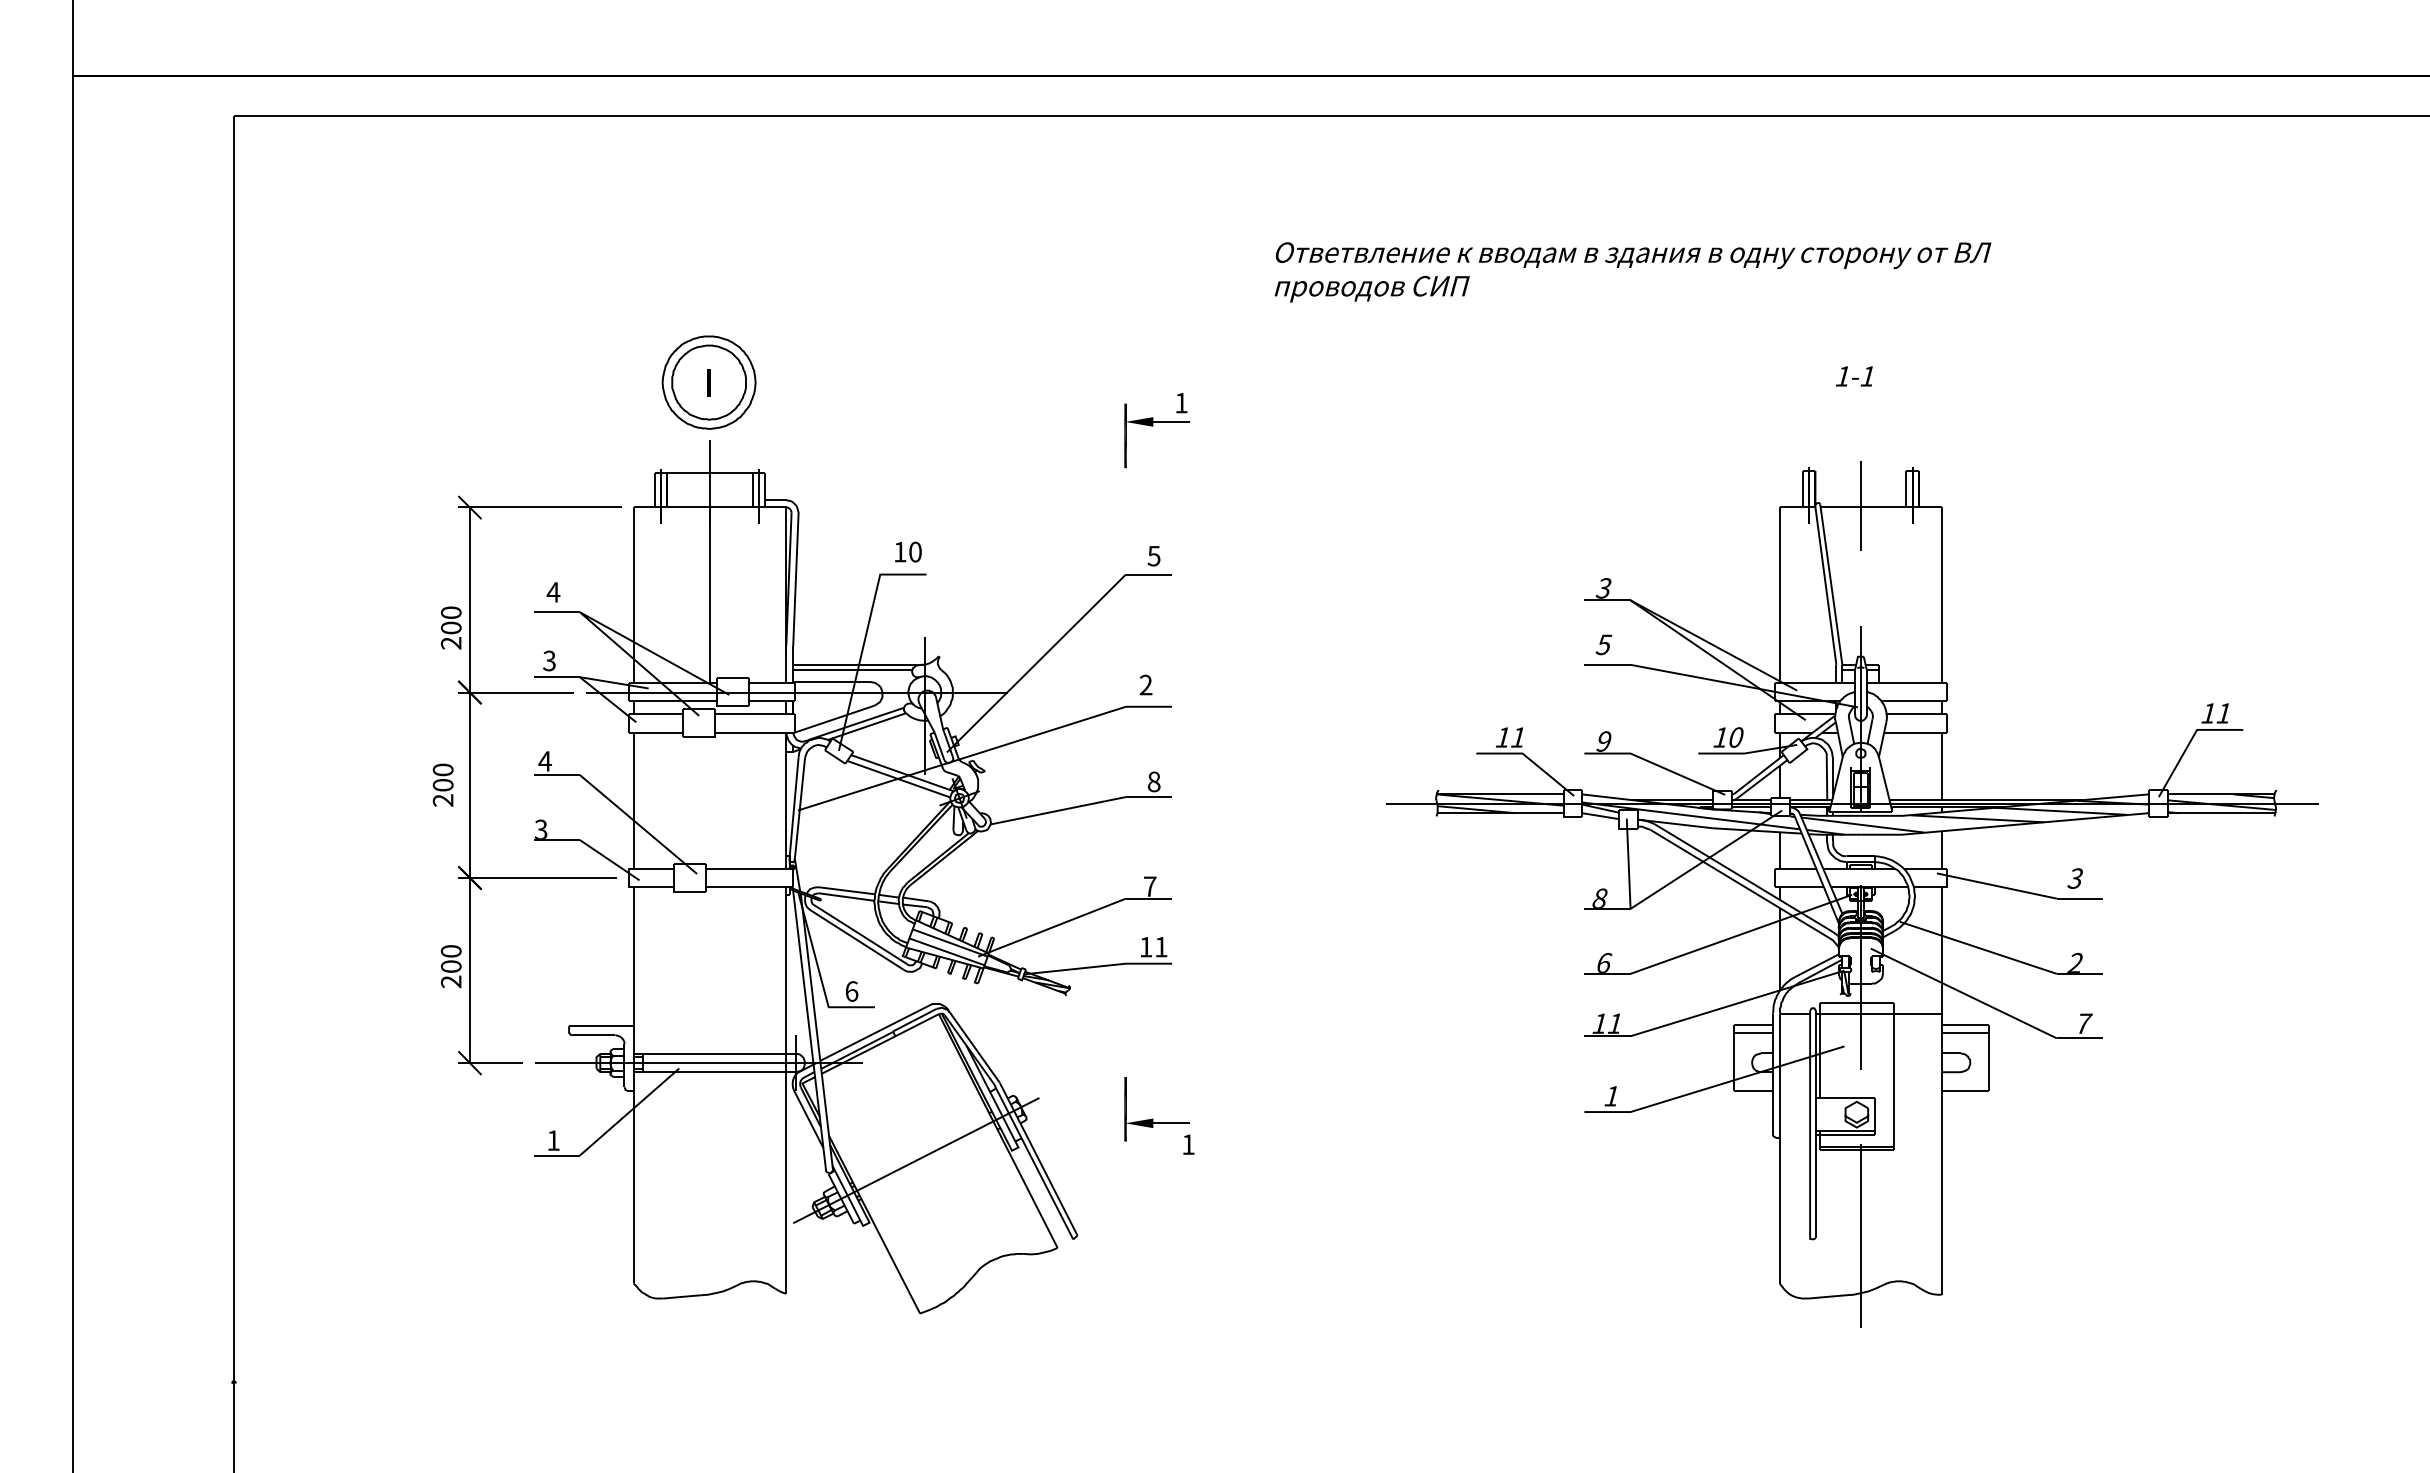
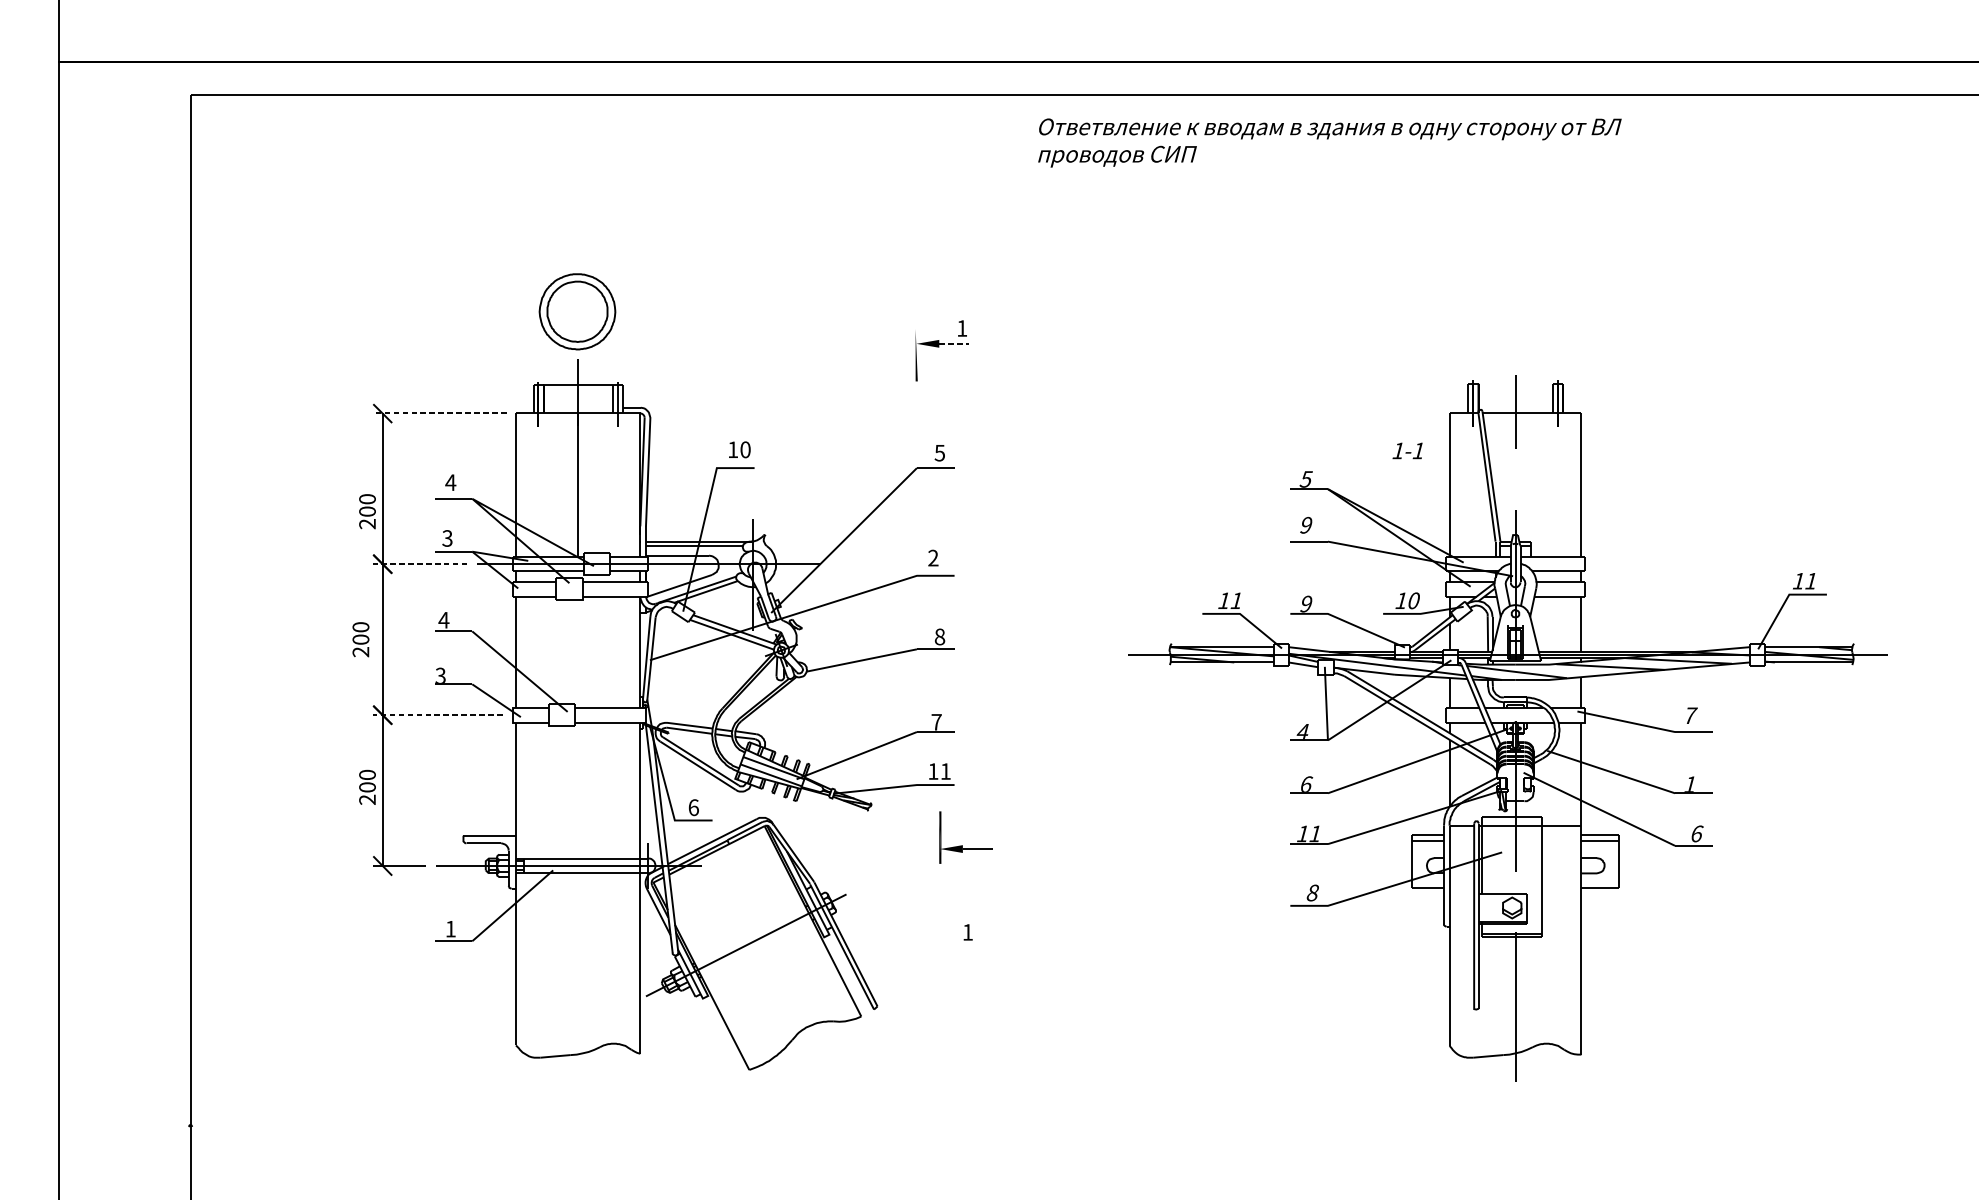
text: (1632, 272) -> (1329, 143), moved
text: (1854, 376) -> (1407, 450), moved
fill: (708, 382) -> (577, 311), removed
line: (1171, 421) -> (954, 343), solid -> dashed
fill: (1125, 435) -> (916, 354), removed
line: (540, 507) -> (440, 413), solid -> dashed
text: (1605, 588) -> (1307, 479), 3 -> 5
text: (1603, 644) -> (1305, 525), 5 -> 9
line: (516, 692) -> (420, 564), solid -> dashed
line: (537, 877) -> (437, 714), solid -> dashed
text: (2075, 878) -> (1690, 715), 3 -> 7
text: (1599, 897) -> (1302, 731), 8 -> 4
text: (2074, 962) -> (1689, 784), 2 -> 1
text: (2084, 1023) -> (1697, 833), 7 -> 6
text: (1611, 1096) -> (1312, 893), 1 -> 8
part: (1153, 1118) -> (963, 845), moved

